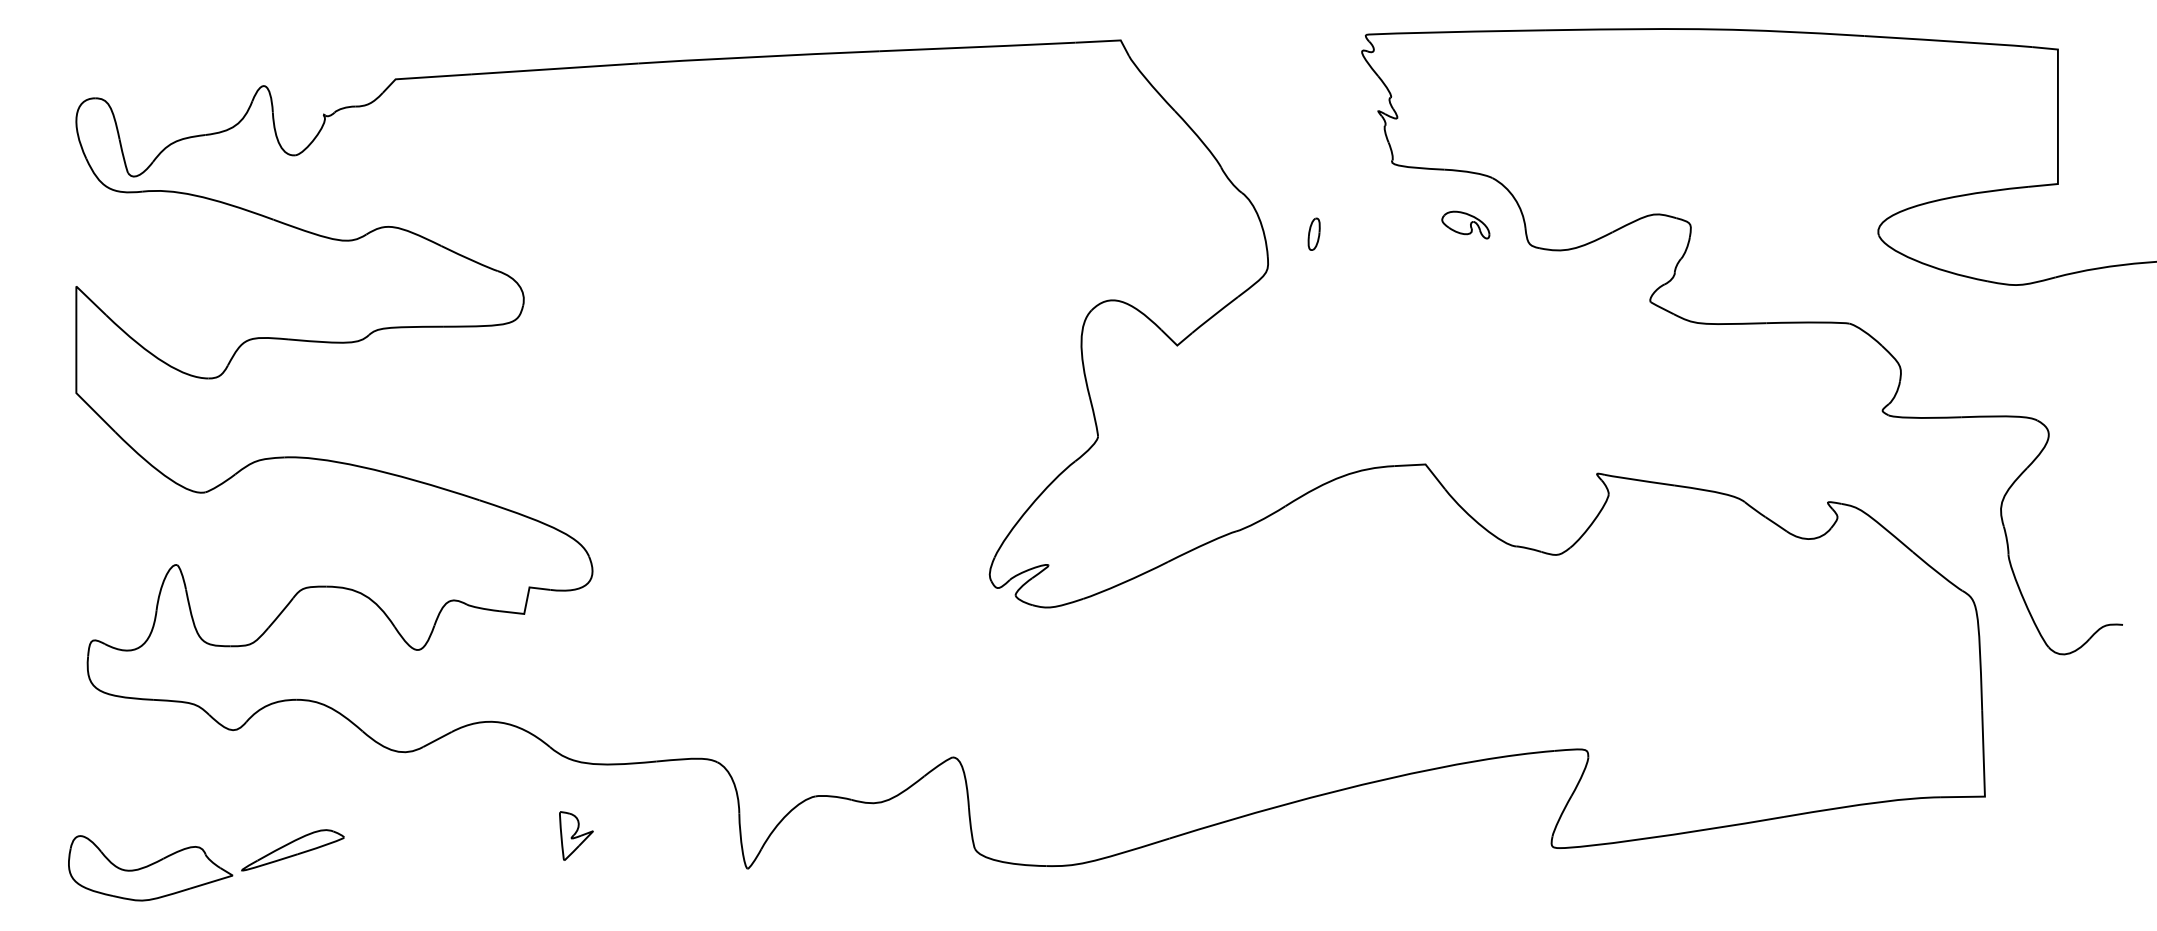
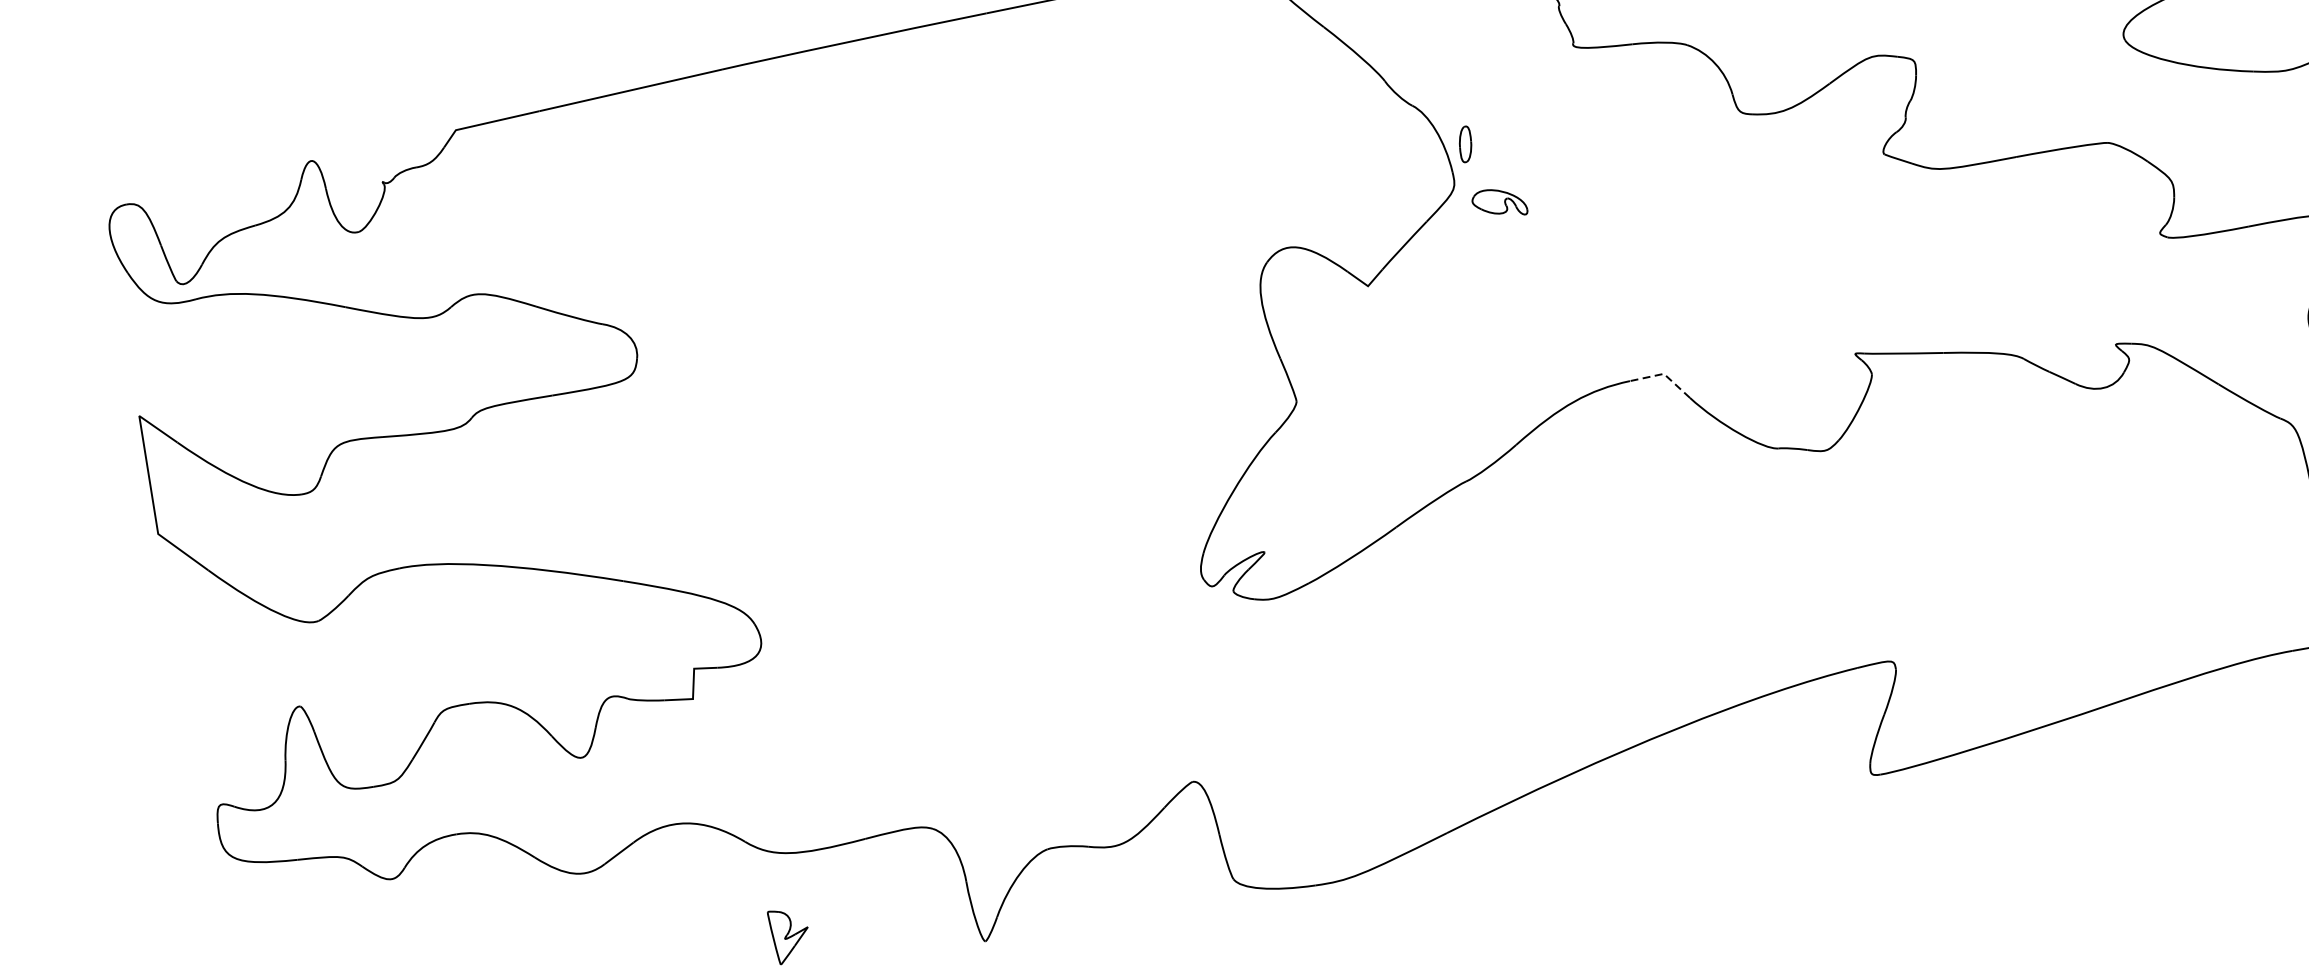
part: (1465, 224) -> (1499, 202), moved
part: (1313, 233) -> (1464, 143), moved
line: (1425, 464) -> (1663, 373), solid -> dashed

